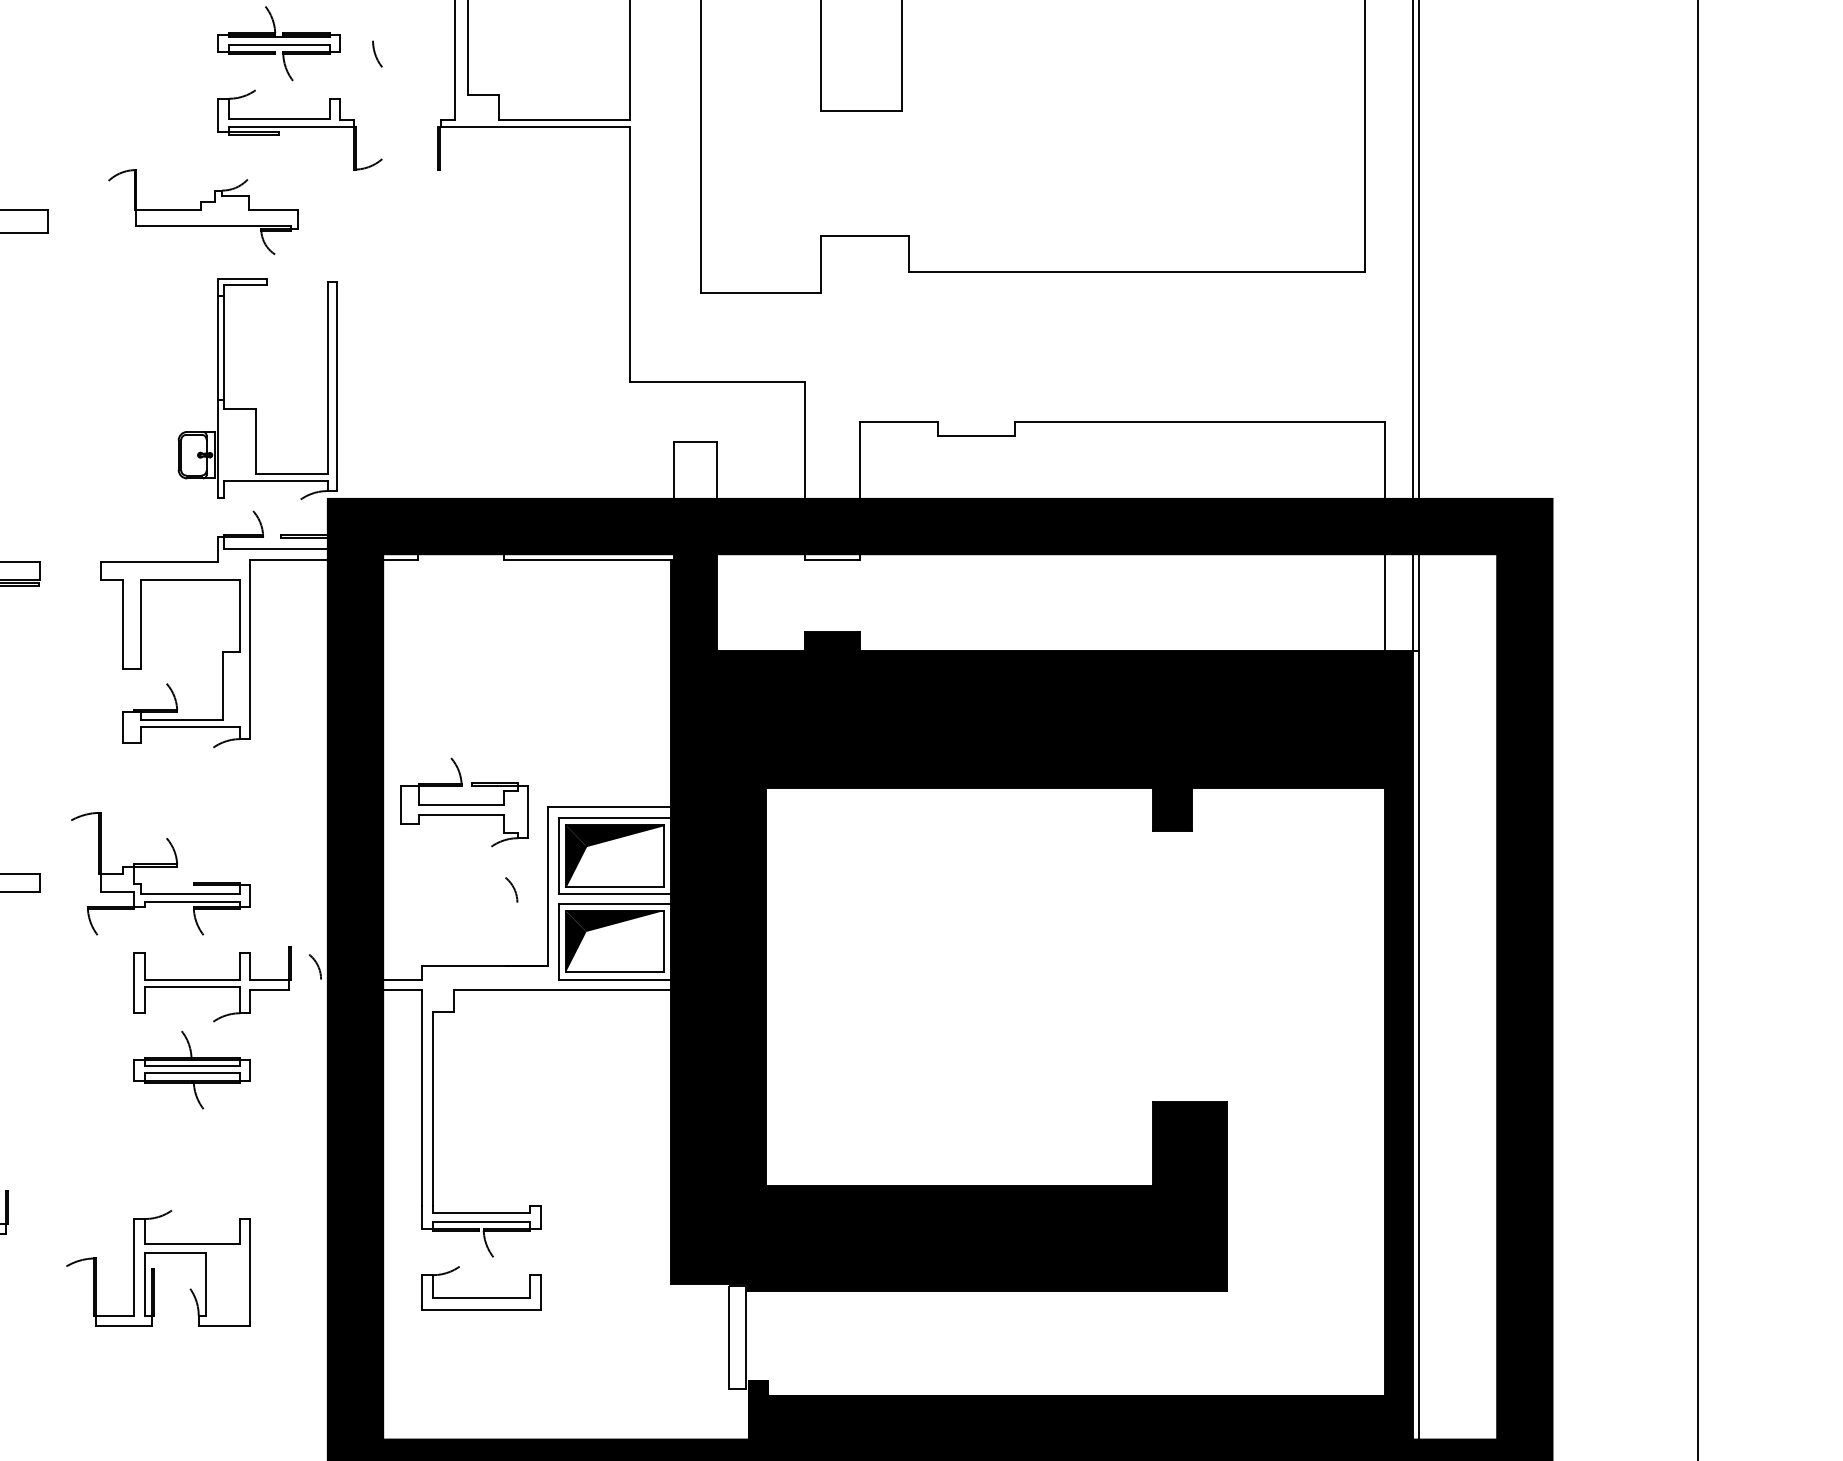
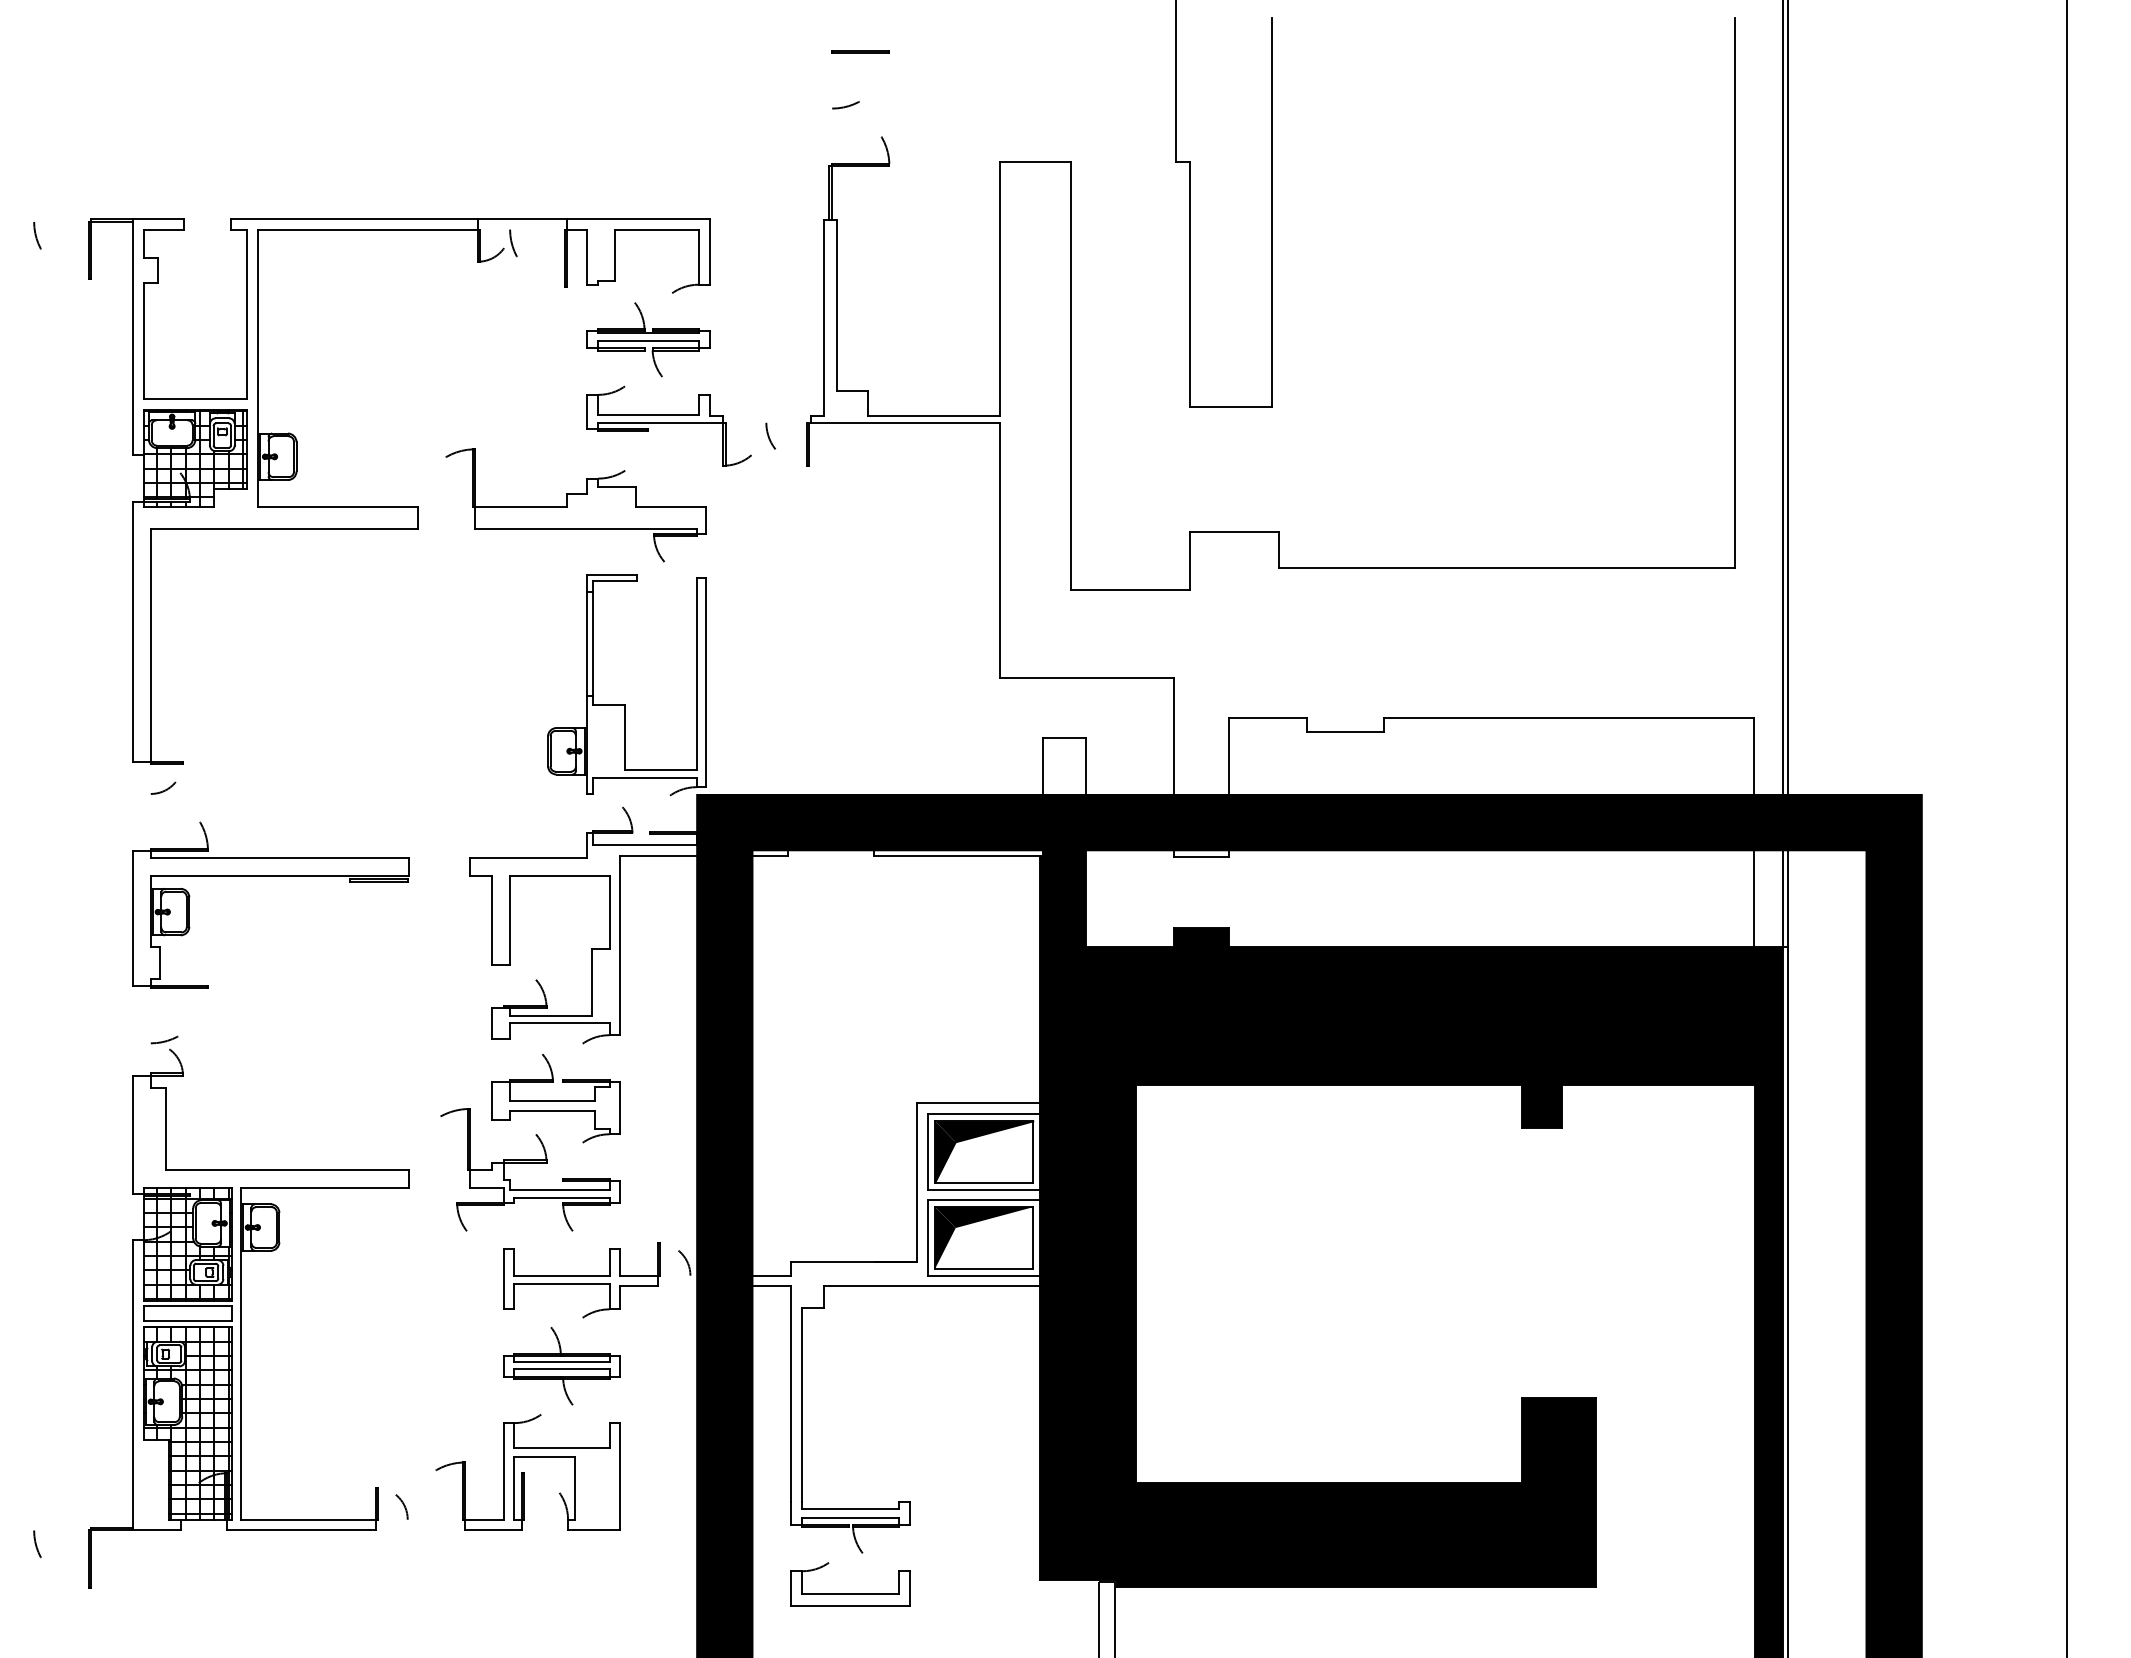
arc: (376, 53) -> (769, 435), moved
part: (206, 209) -> (575, 505), size x1.43
part: (464, 802) -> (555, 1098), moved
arc: (513, 889) -> (403, 1506), moved
part: (158, 1268) -> (527, 1472), moved

